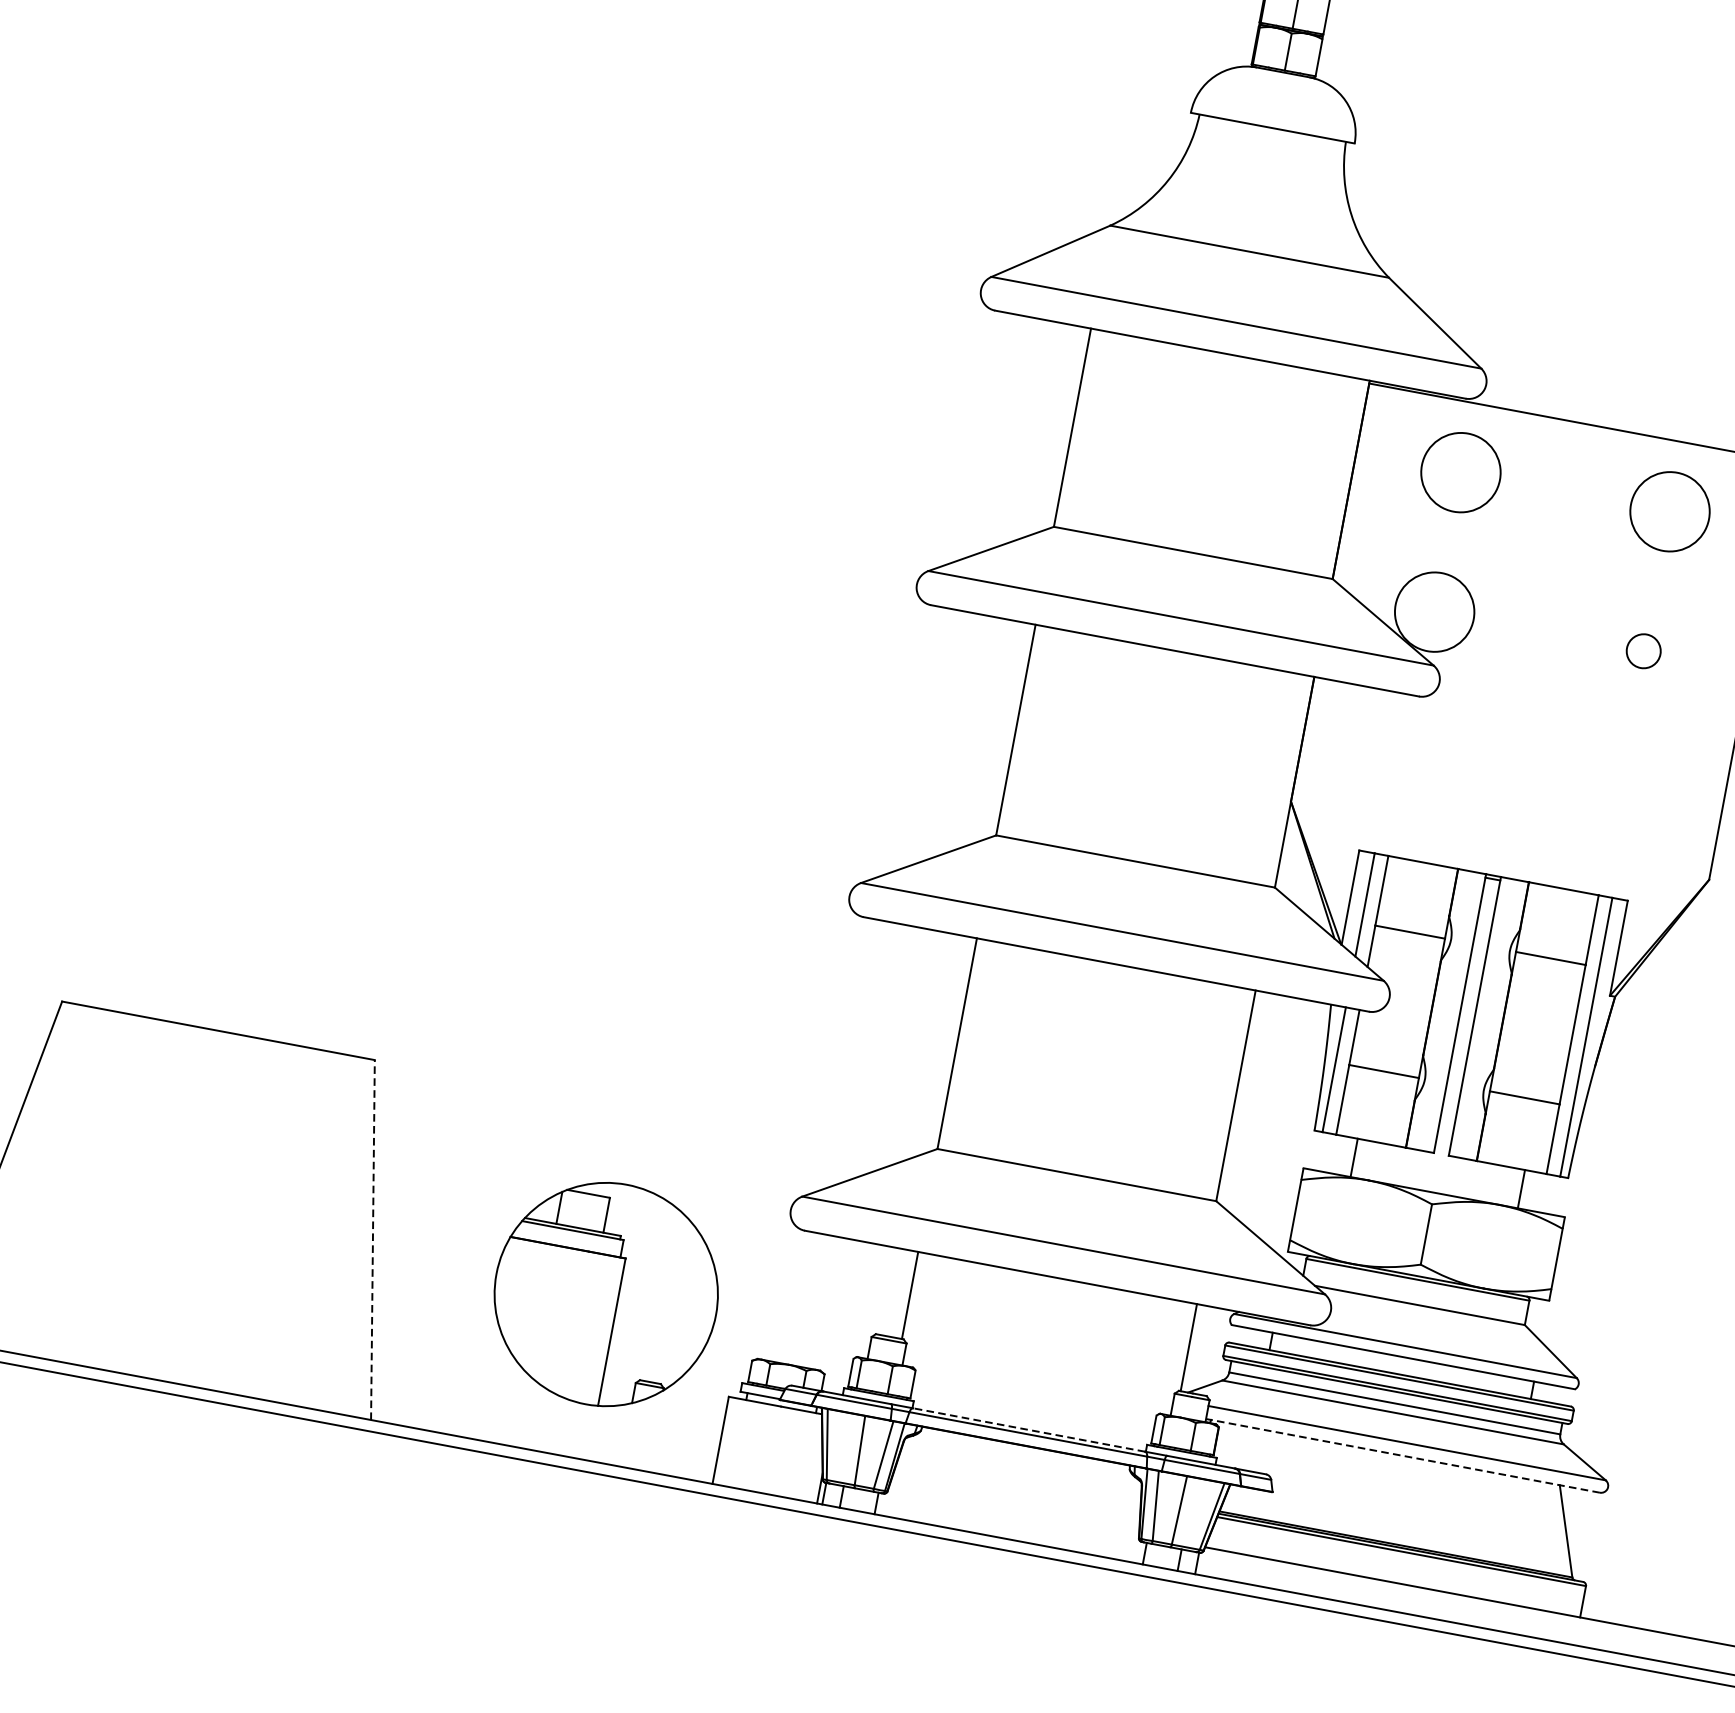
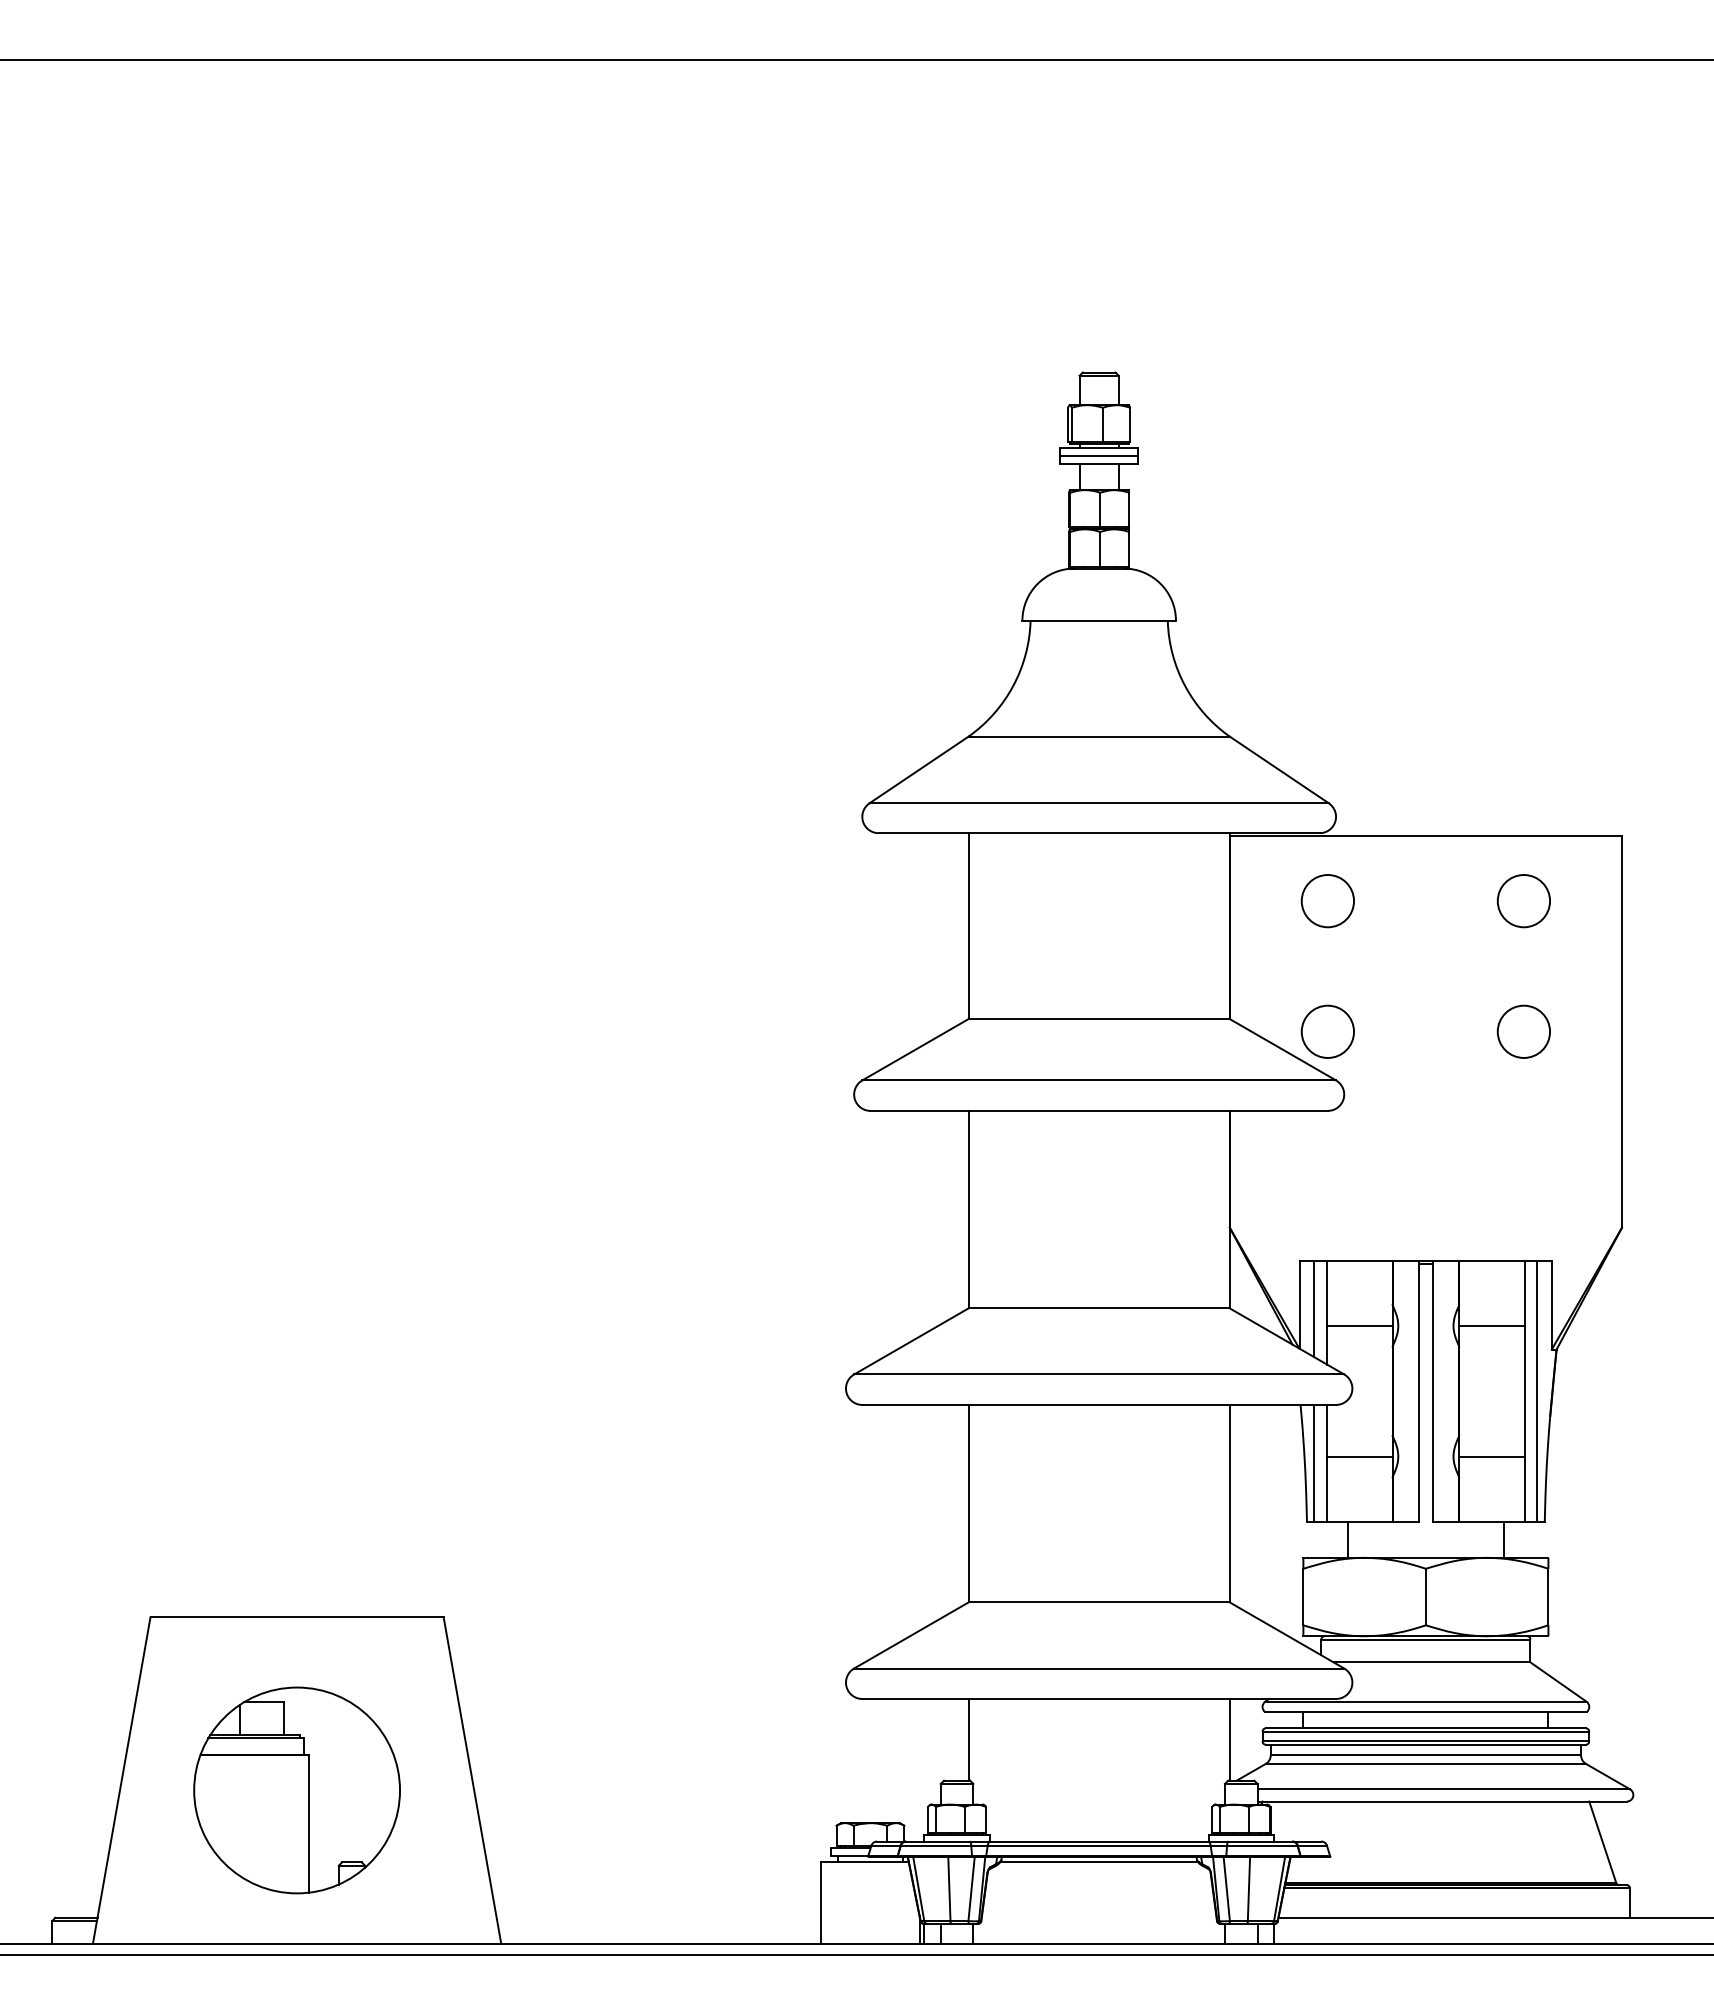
circle: (1460, 473) -> (1327, 901), size x0.71
circle: (1669, 512) -> (1523, 901), size x0.71
circle: (1434, 611) -> (1327, 1031), size x0.71
circle: (1643, 650) -> (1523, 1031), size x1.67
line: (372, 1239) -> (472, 1780), dashed -> solid
part: (605, 1294) -> (296, 1790), moved
line: (1029, 1430) -> (1099, 1841), dashed -> solid
line: (1025, 1452) -> (1099, 1862), added
line: (1403, 1455) -> (1442, 1801), dashed -> solid

